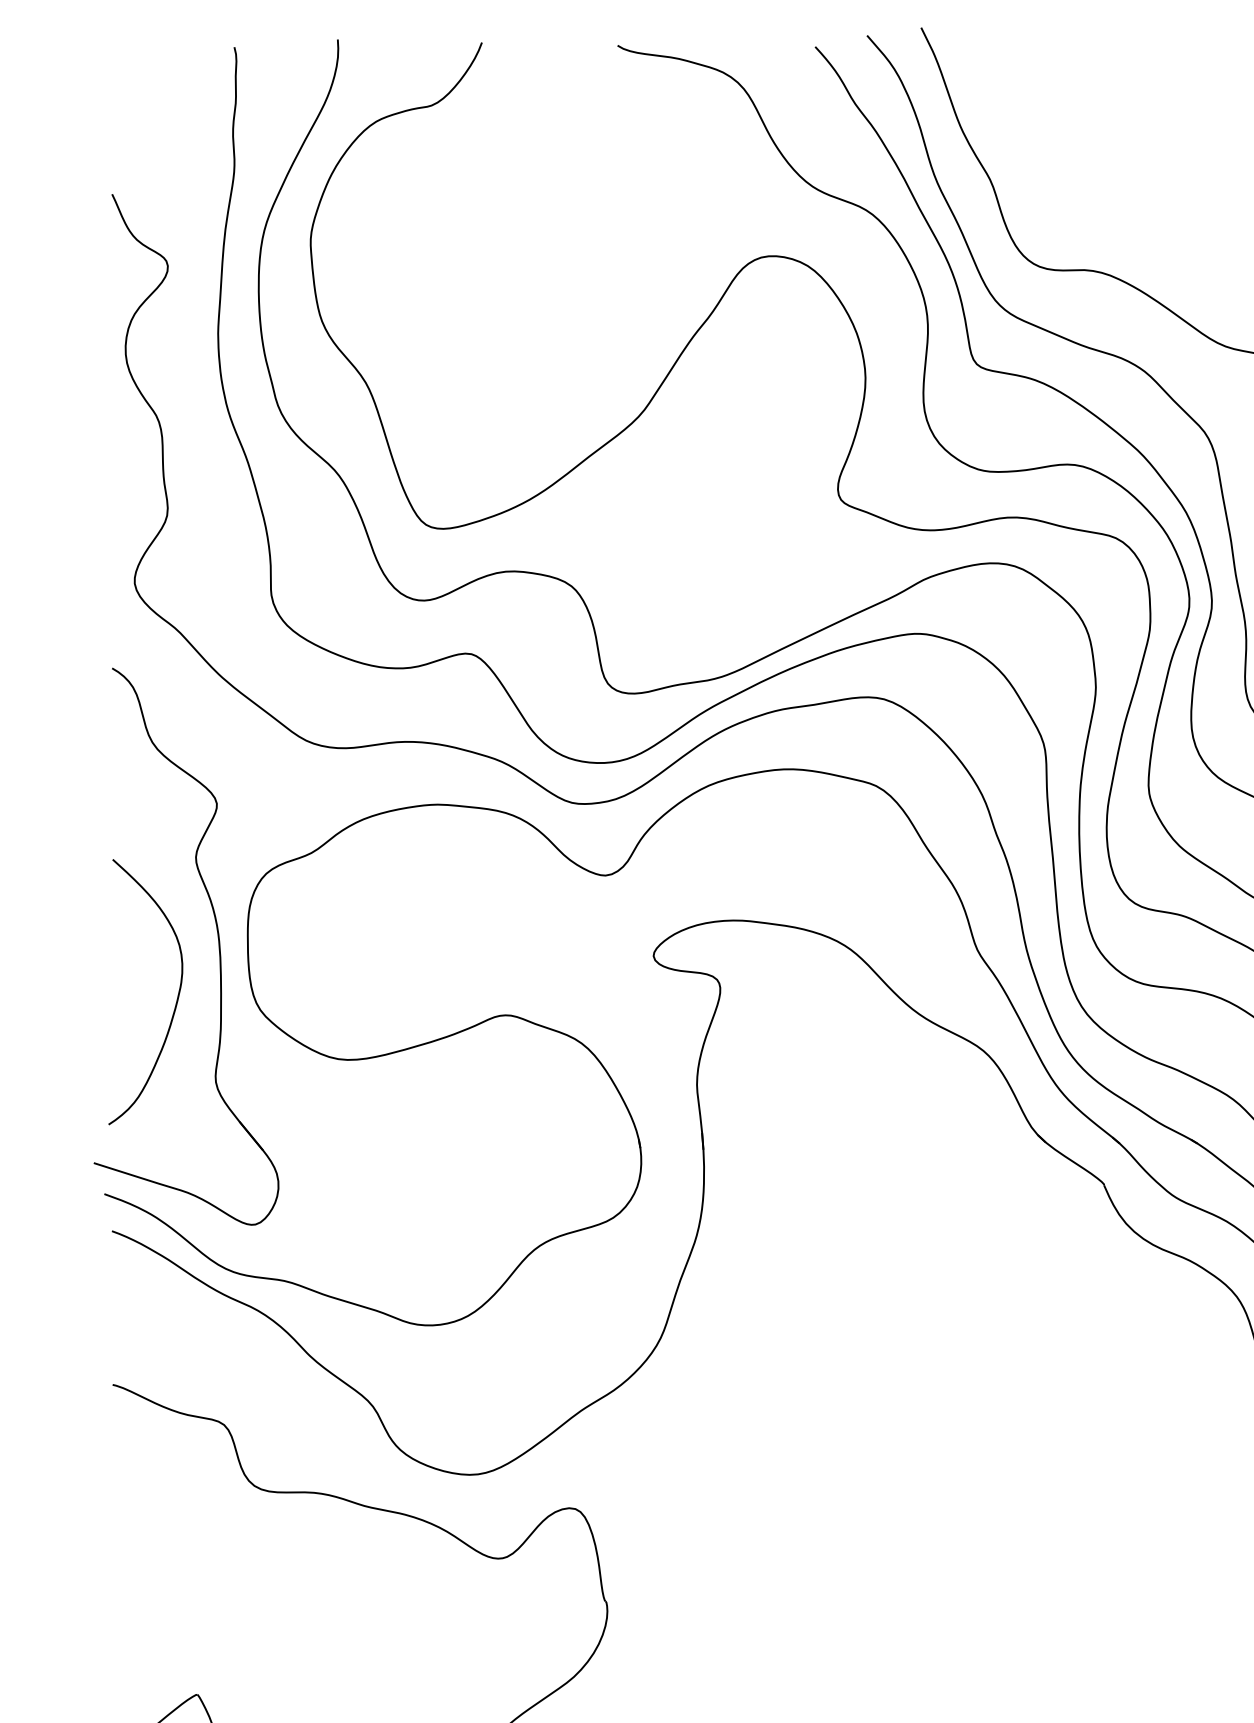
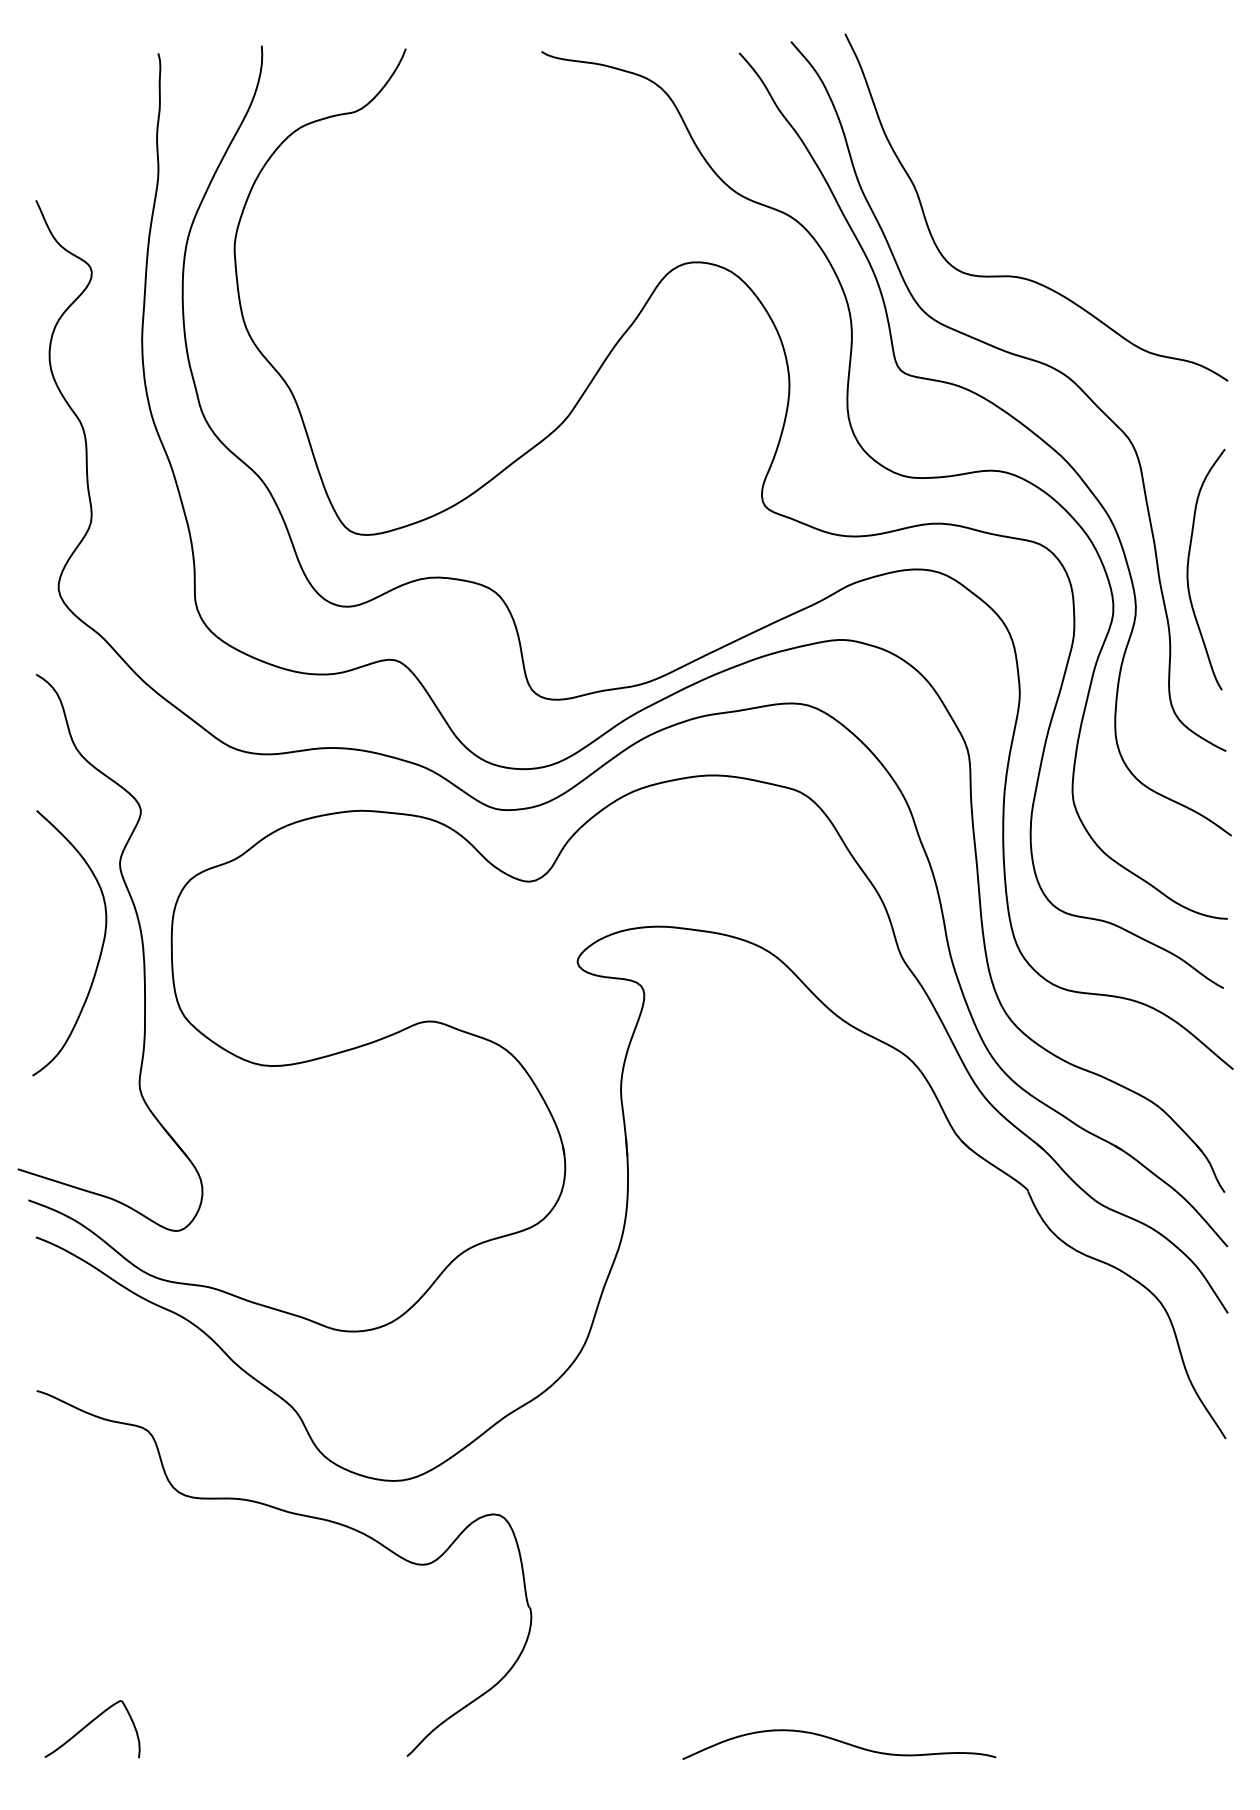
curve: (176, 999) -> (100, 950), moved

